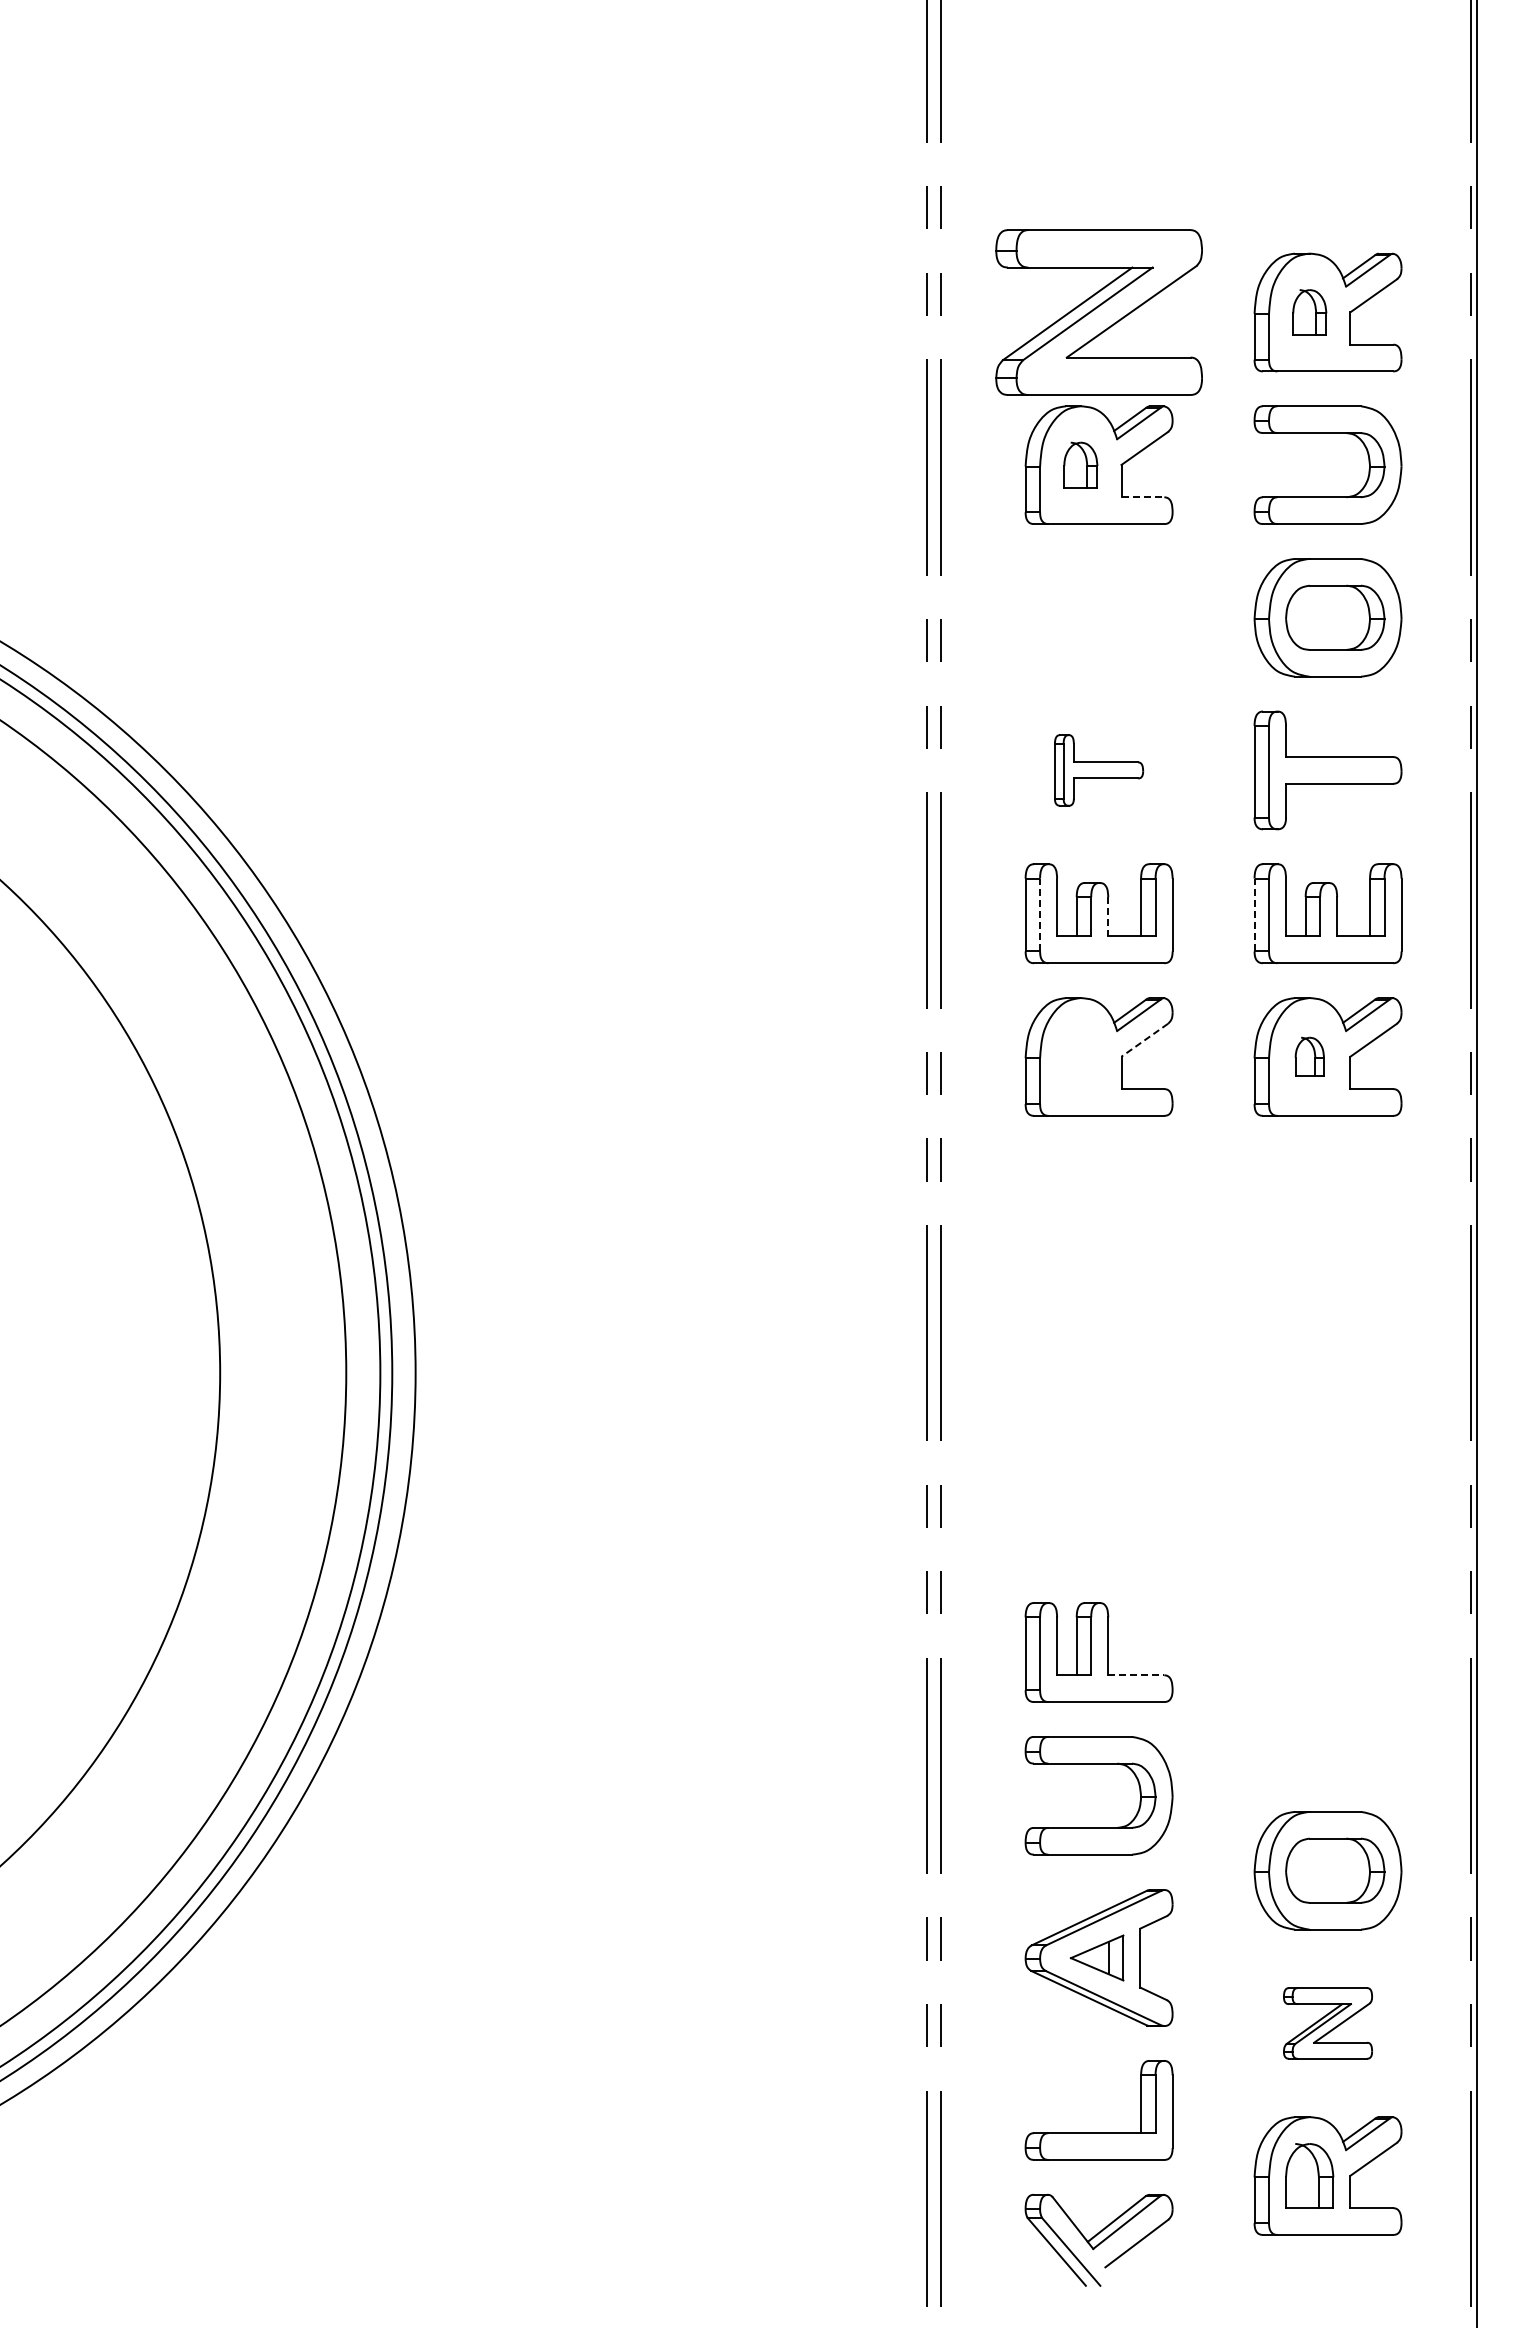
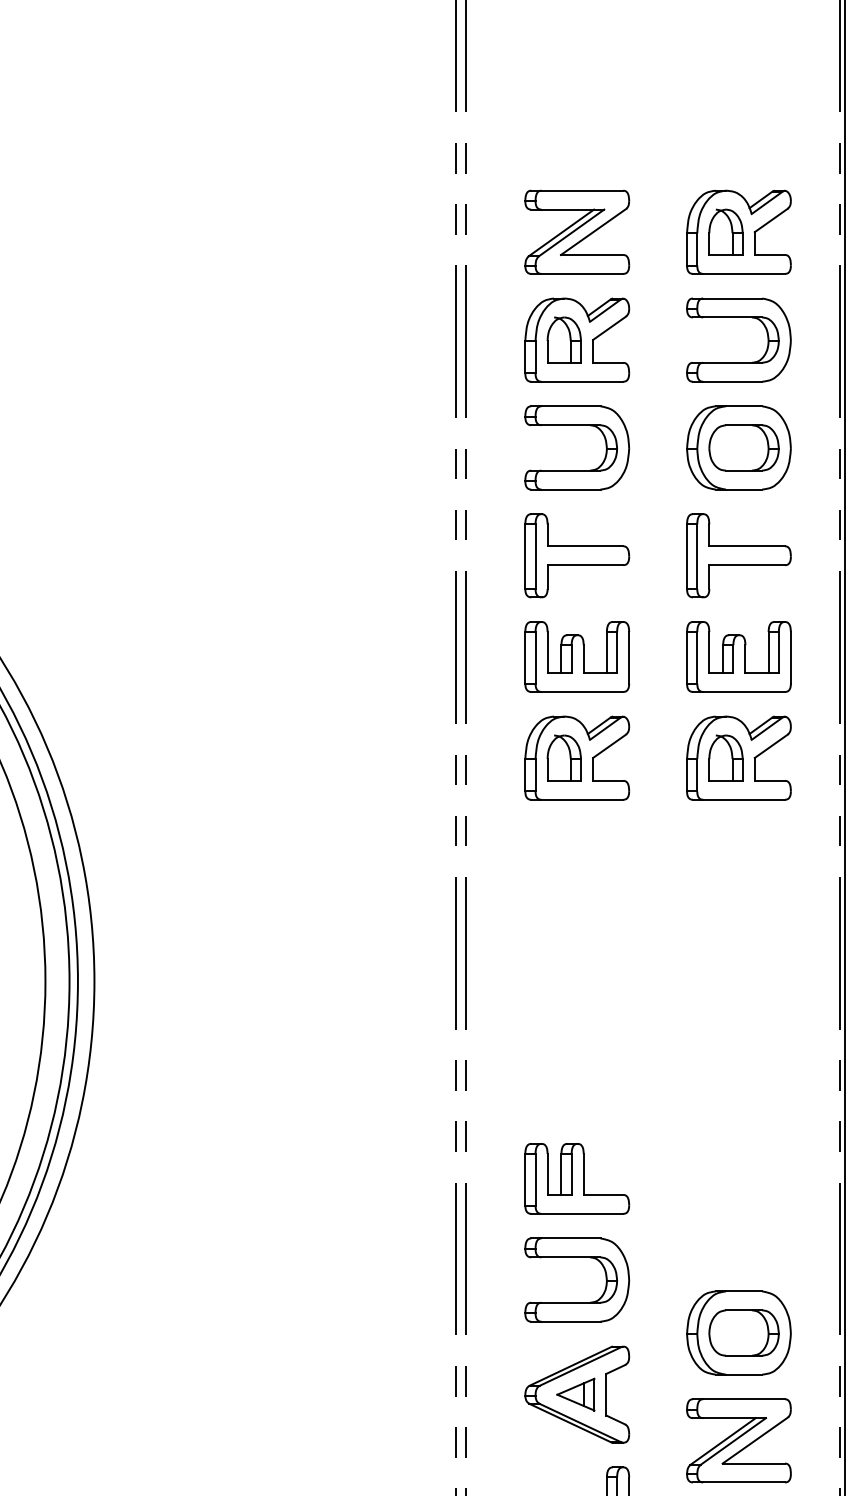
part: (1098, 312) -> (576, 232), size x0.71
part: (1309, 312) -> (725, 232), size x1.43
part: (1080, 464) -> (564, 339), size x1.43
line: (1143, 497) -> (608, 362), dashed -> solid
part: (1098, 586) -> (576, 425), added
part: (1098, 770) -> (576, 555), size x1.67
line: (1040, 914) -> (535, 657), dashed -> solid
line: (1254, 914) -> (687, 657), dashed -> solid
line: (1108, 916) -> (583, 658), dashed -> solid
line: (1144, 1040) -> (609, 746), dashed -> solid
part: (1080, 1056) -> (564, 757), added
part: (1309, 1056) -> (725, 757), size x1.67
line: (1136, 1675) -> (603, 1195), dashed -> solid
part: (1327, 2023) -> (738, 1440), size x1.67

